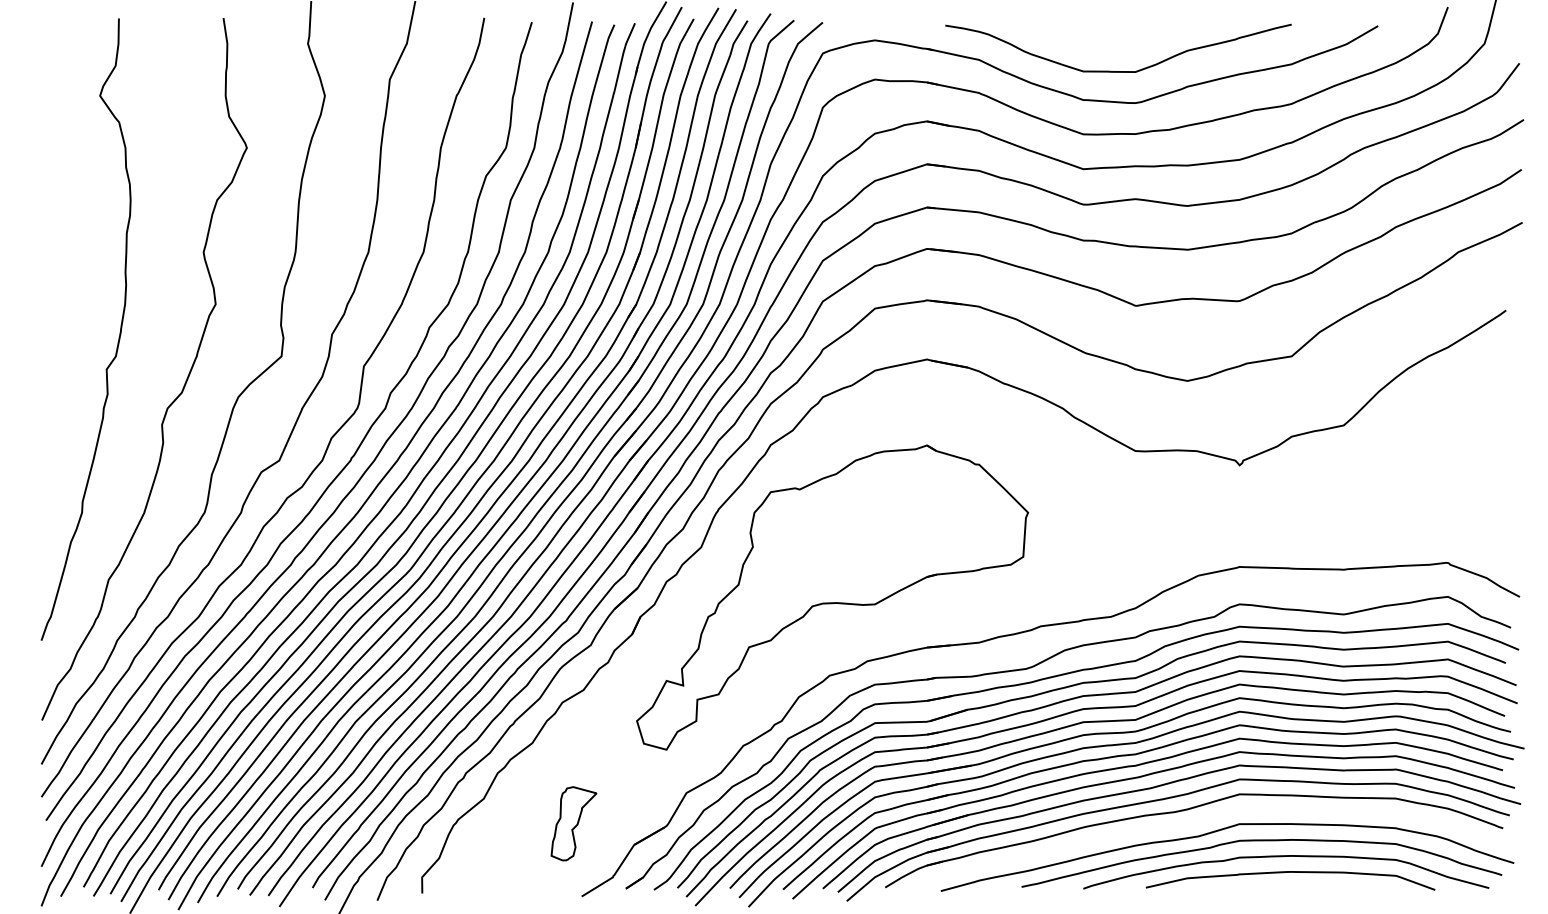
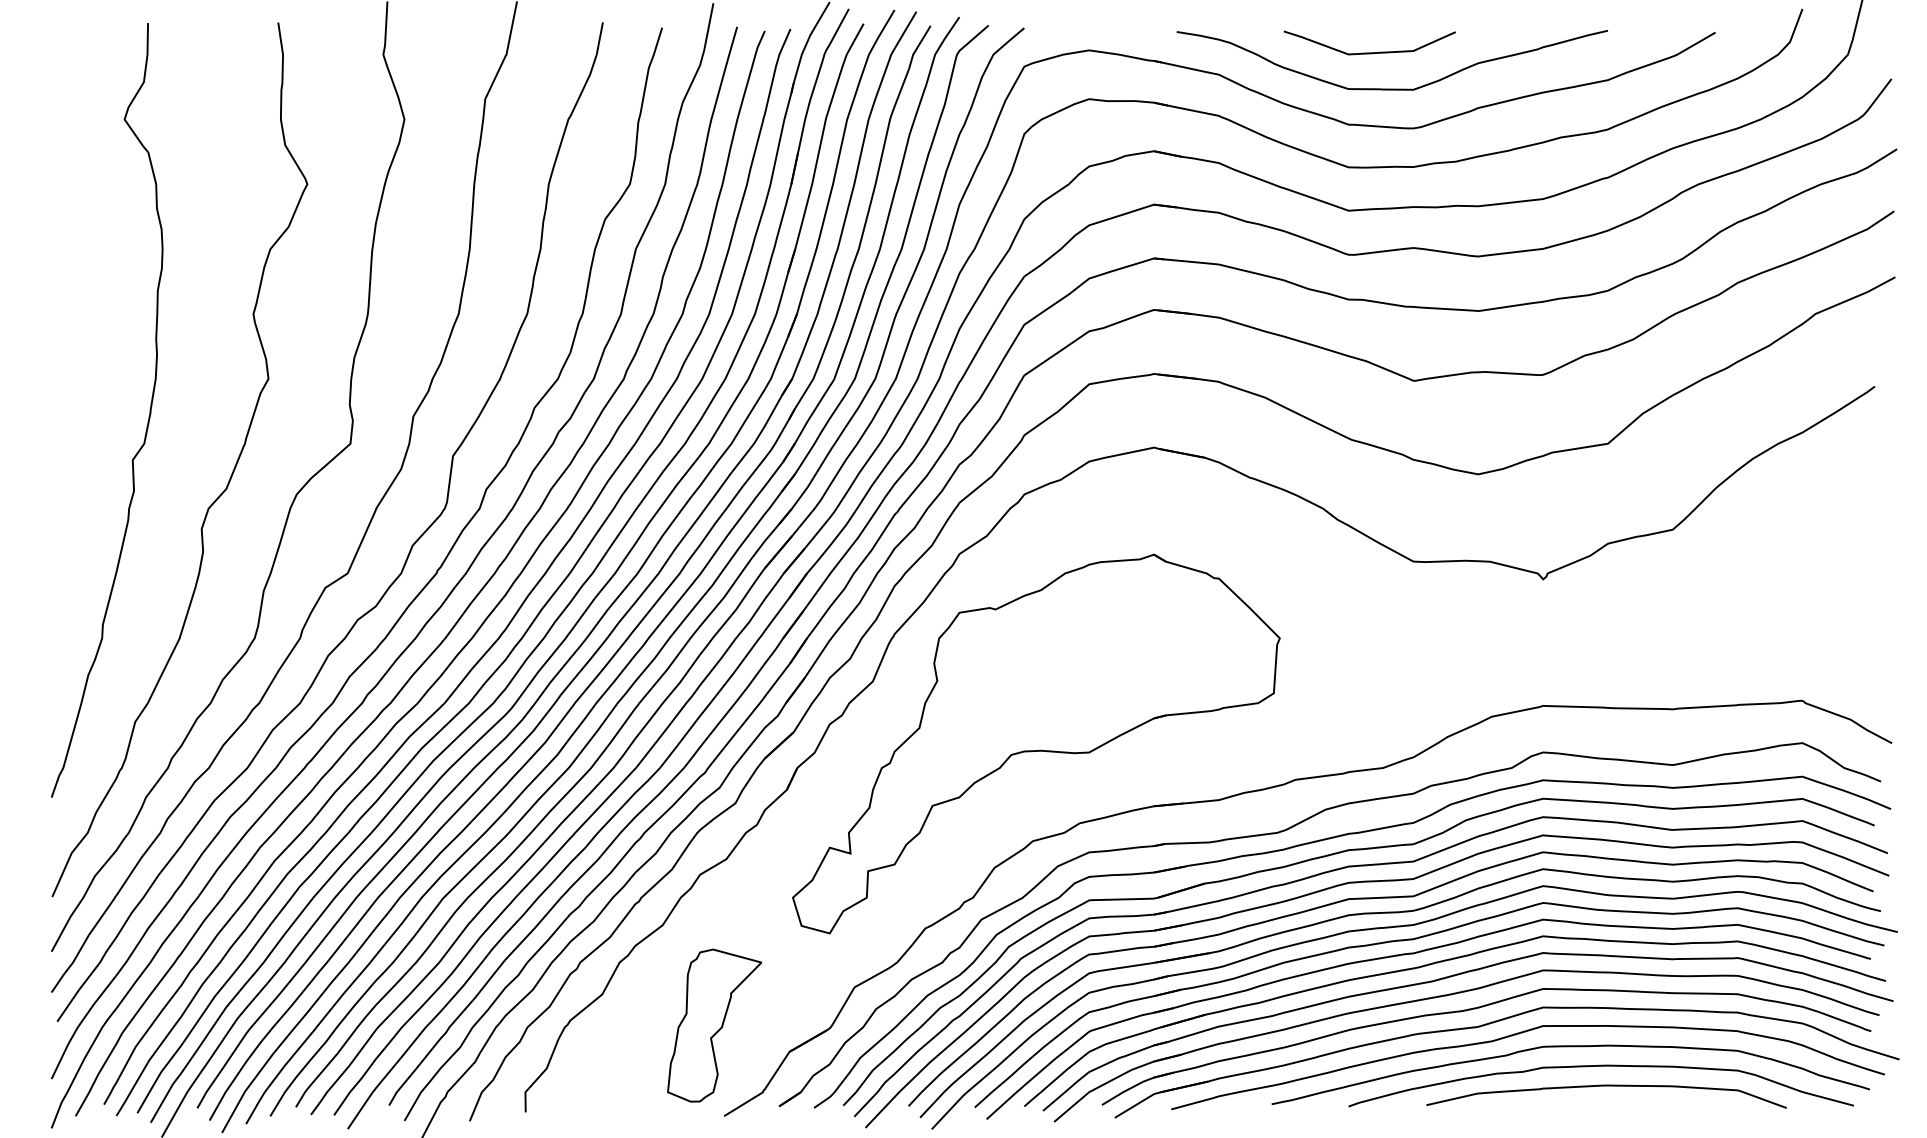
curve: (1100, 42) -> (1369, 52), added
part: (1199, 822) -> (1493, 1023), added
part: (573, 823) -> (714, 1025), size x1.67

